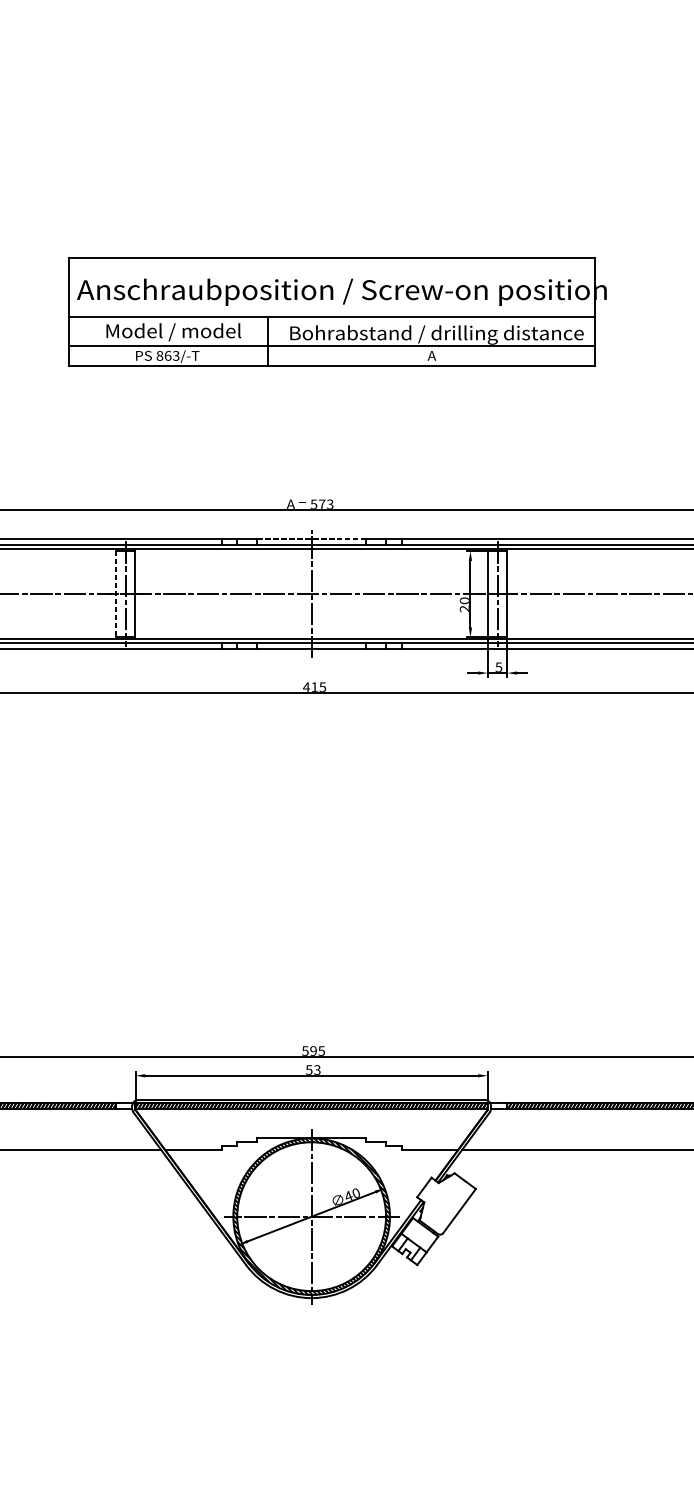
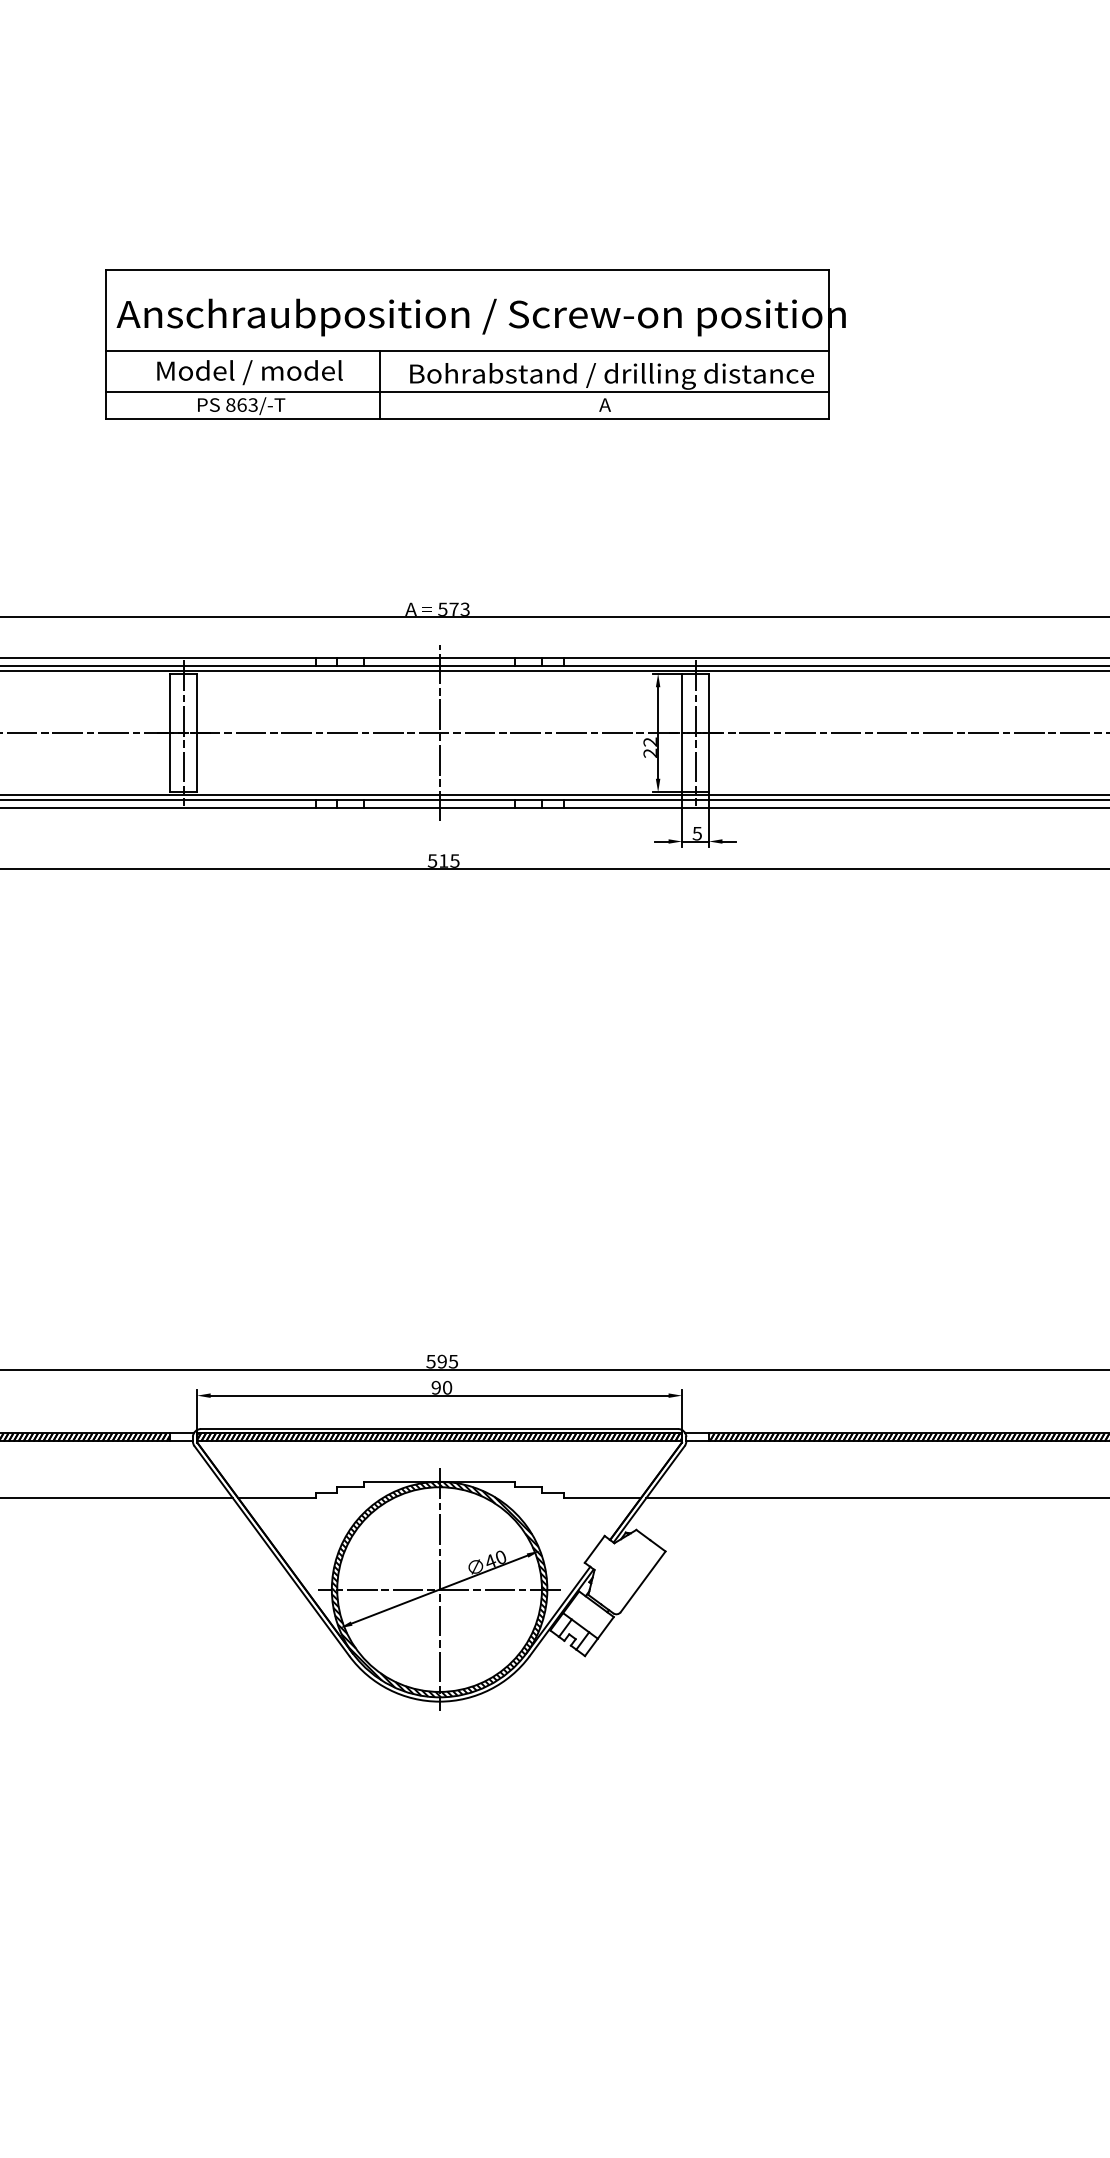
line: (311, 539) -> (439, 657), dashed -> solid
line: (116, 594) -> (170, 733), dashed -> solid
text: (464, 600) -> (649, 741), 20 -> 22
text: (306, 686) -> (432, 860), 415 -> 515
text: (313, 1069) -> (441, 1387), 53 -> 90

